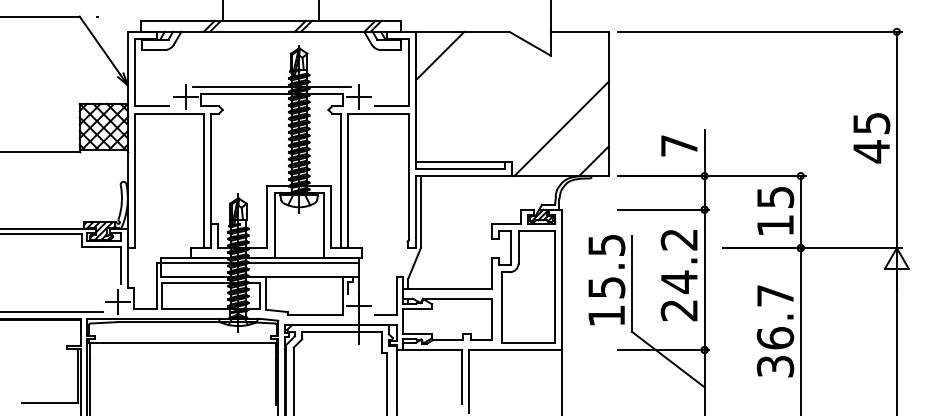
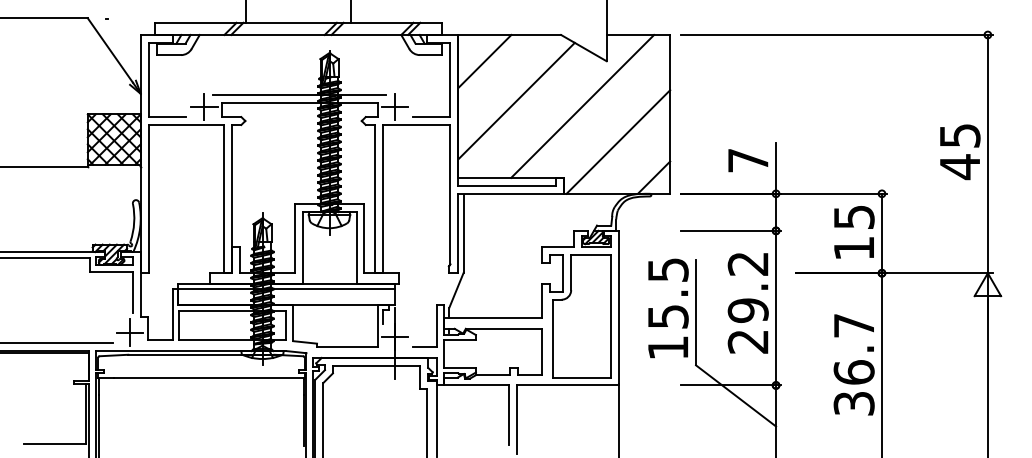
line: (468, 91) -> (516, 100), added
line: (528, 96) -> (582, 106), added
text: (679, 281) -> (748, 309), 24.2 -> 29.2

